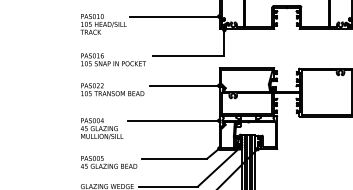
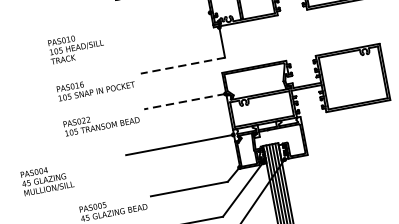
line: (174, 16) -> (157, 22), removed
line: (188, 55) -> (182, 65), solid -> dashed
line: (184, 85) -> (184, 101), solid -> dashed
text: (101, 128) -> (46, 179), moved

